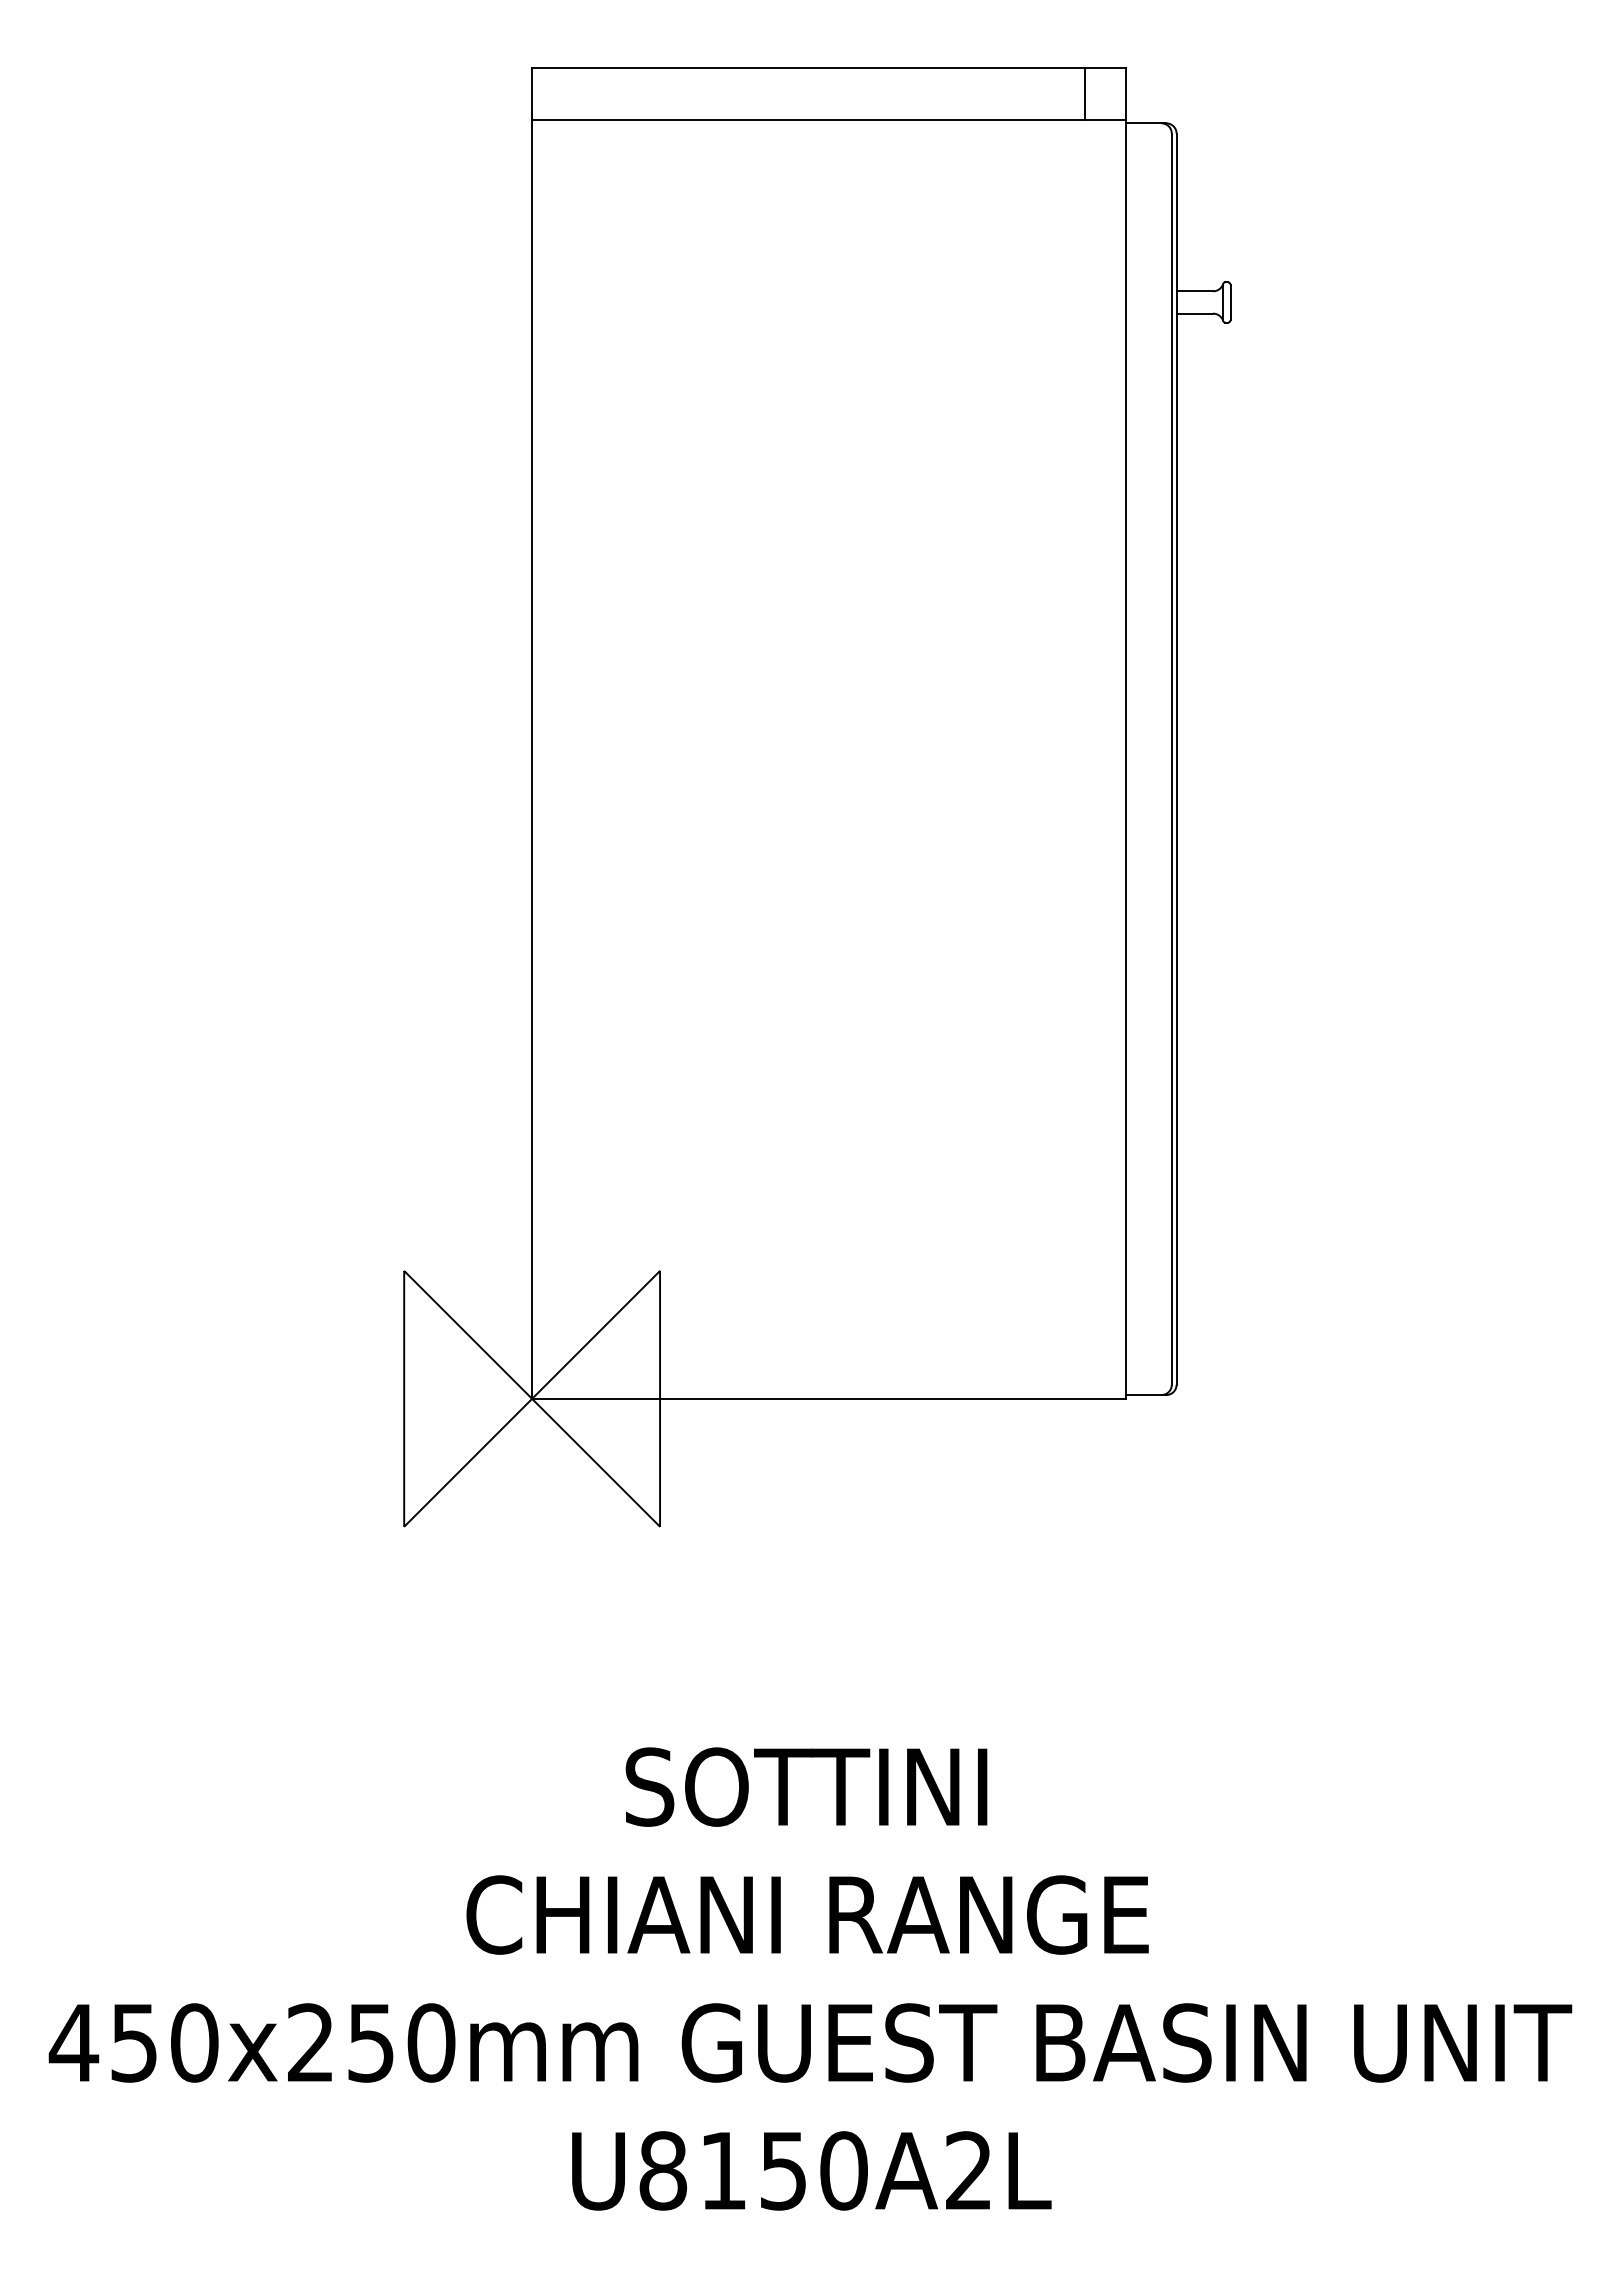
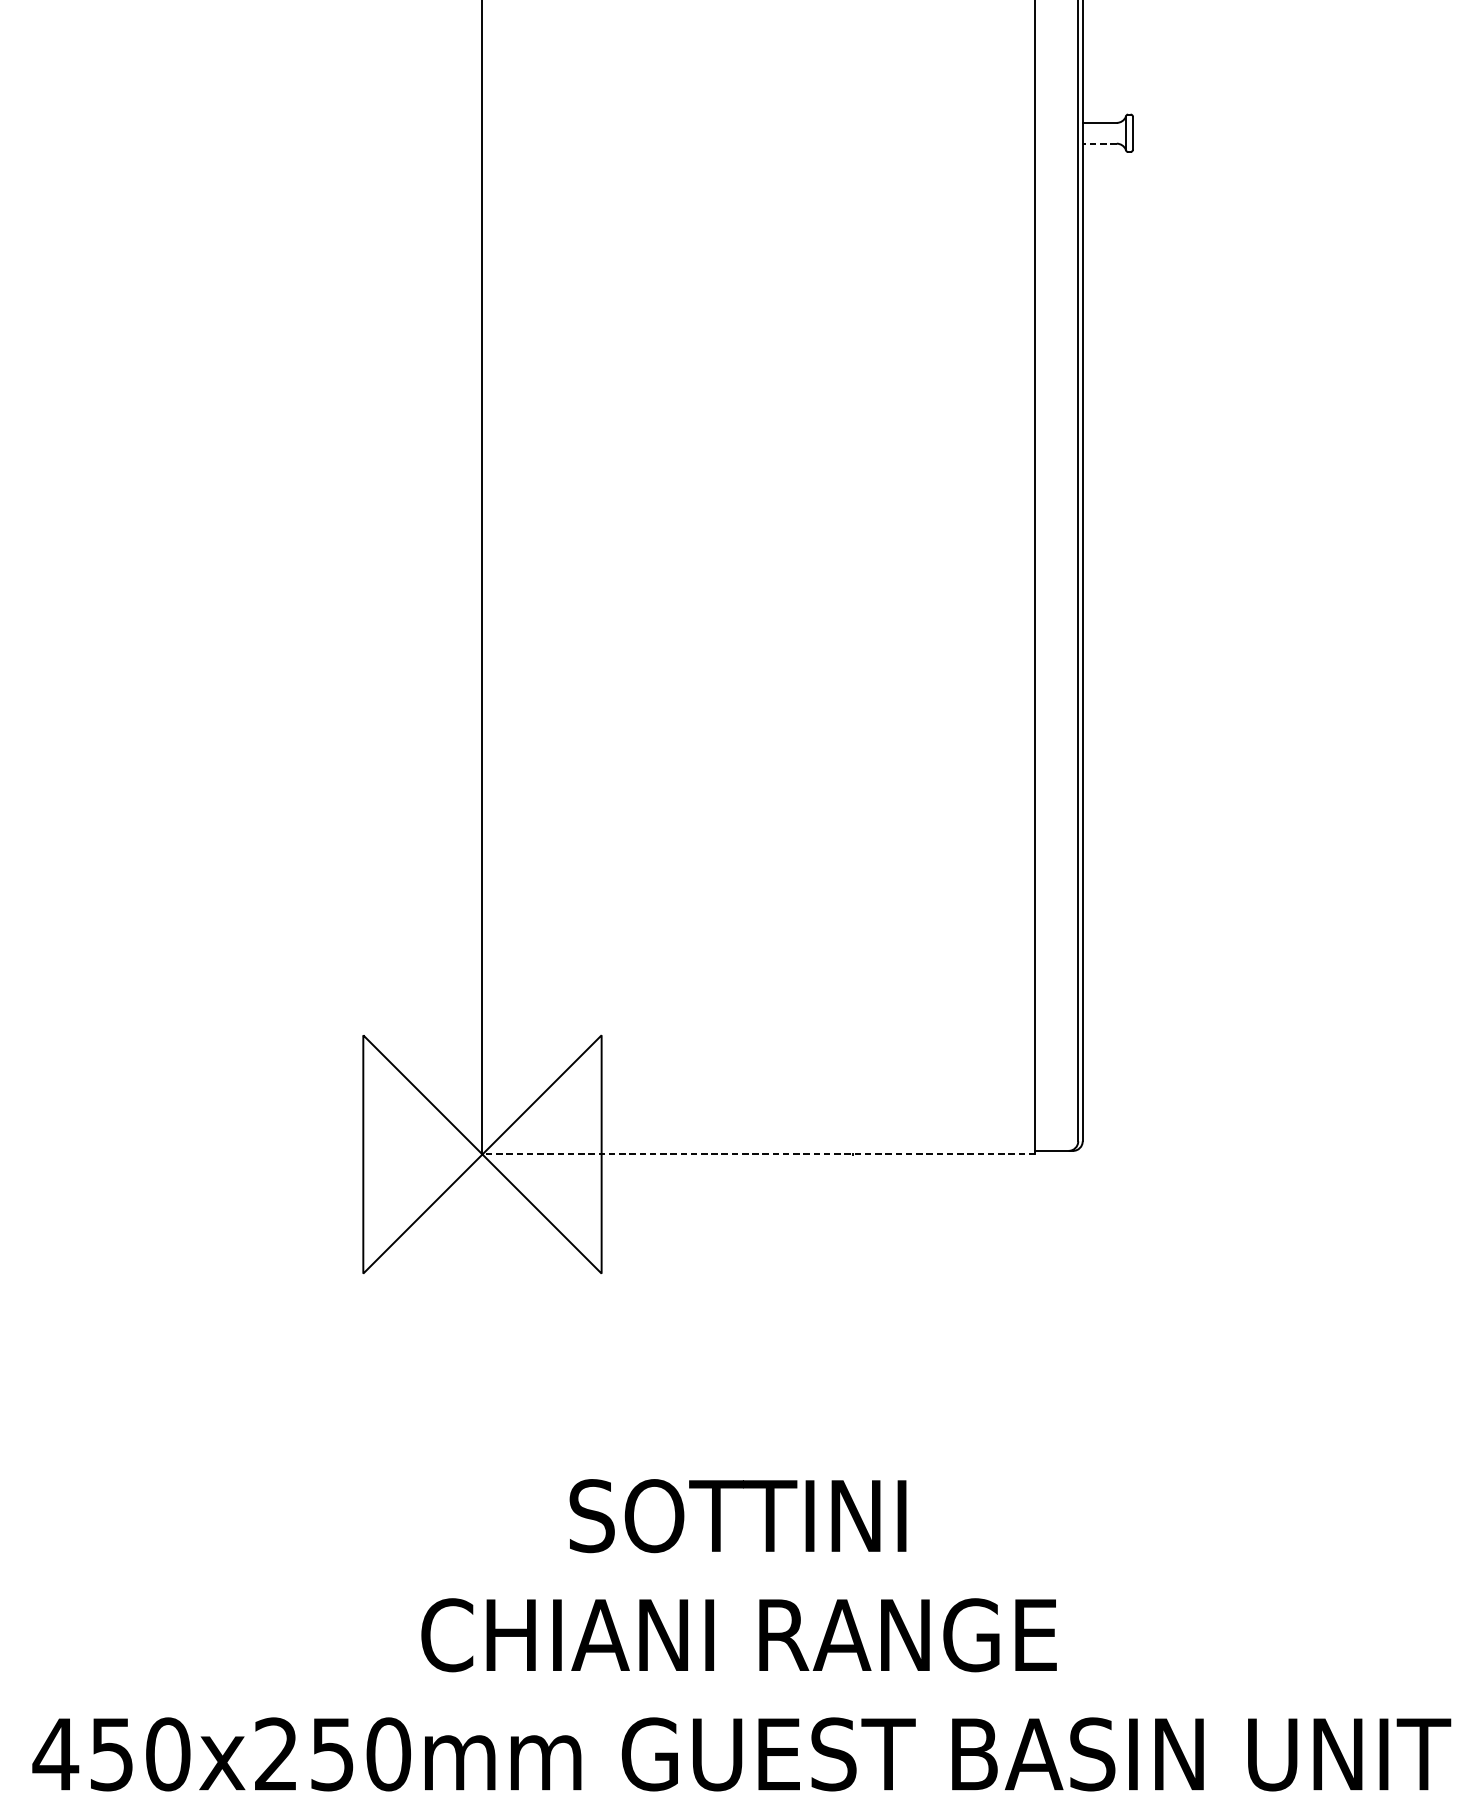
line: (1194, 313) -> (1099, 143), solid -> dashed
line: (828, 1398) -> (758, 1154), solid -> dashed

